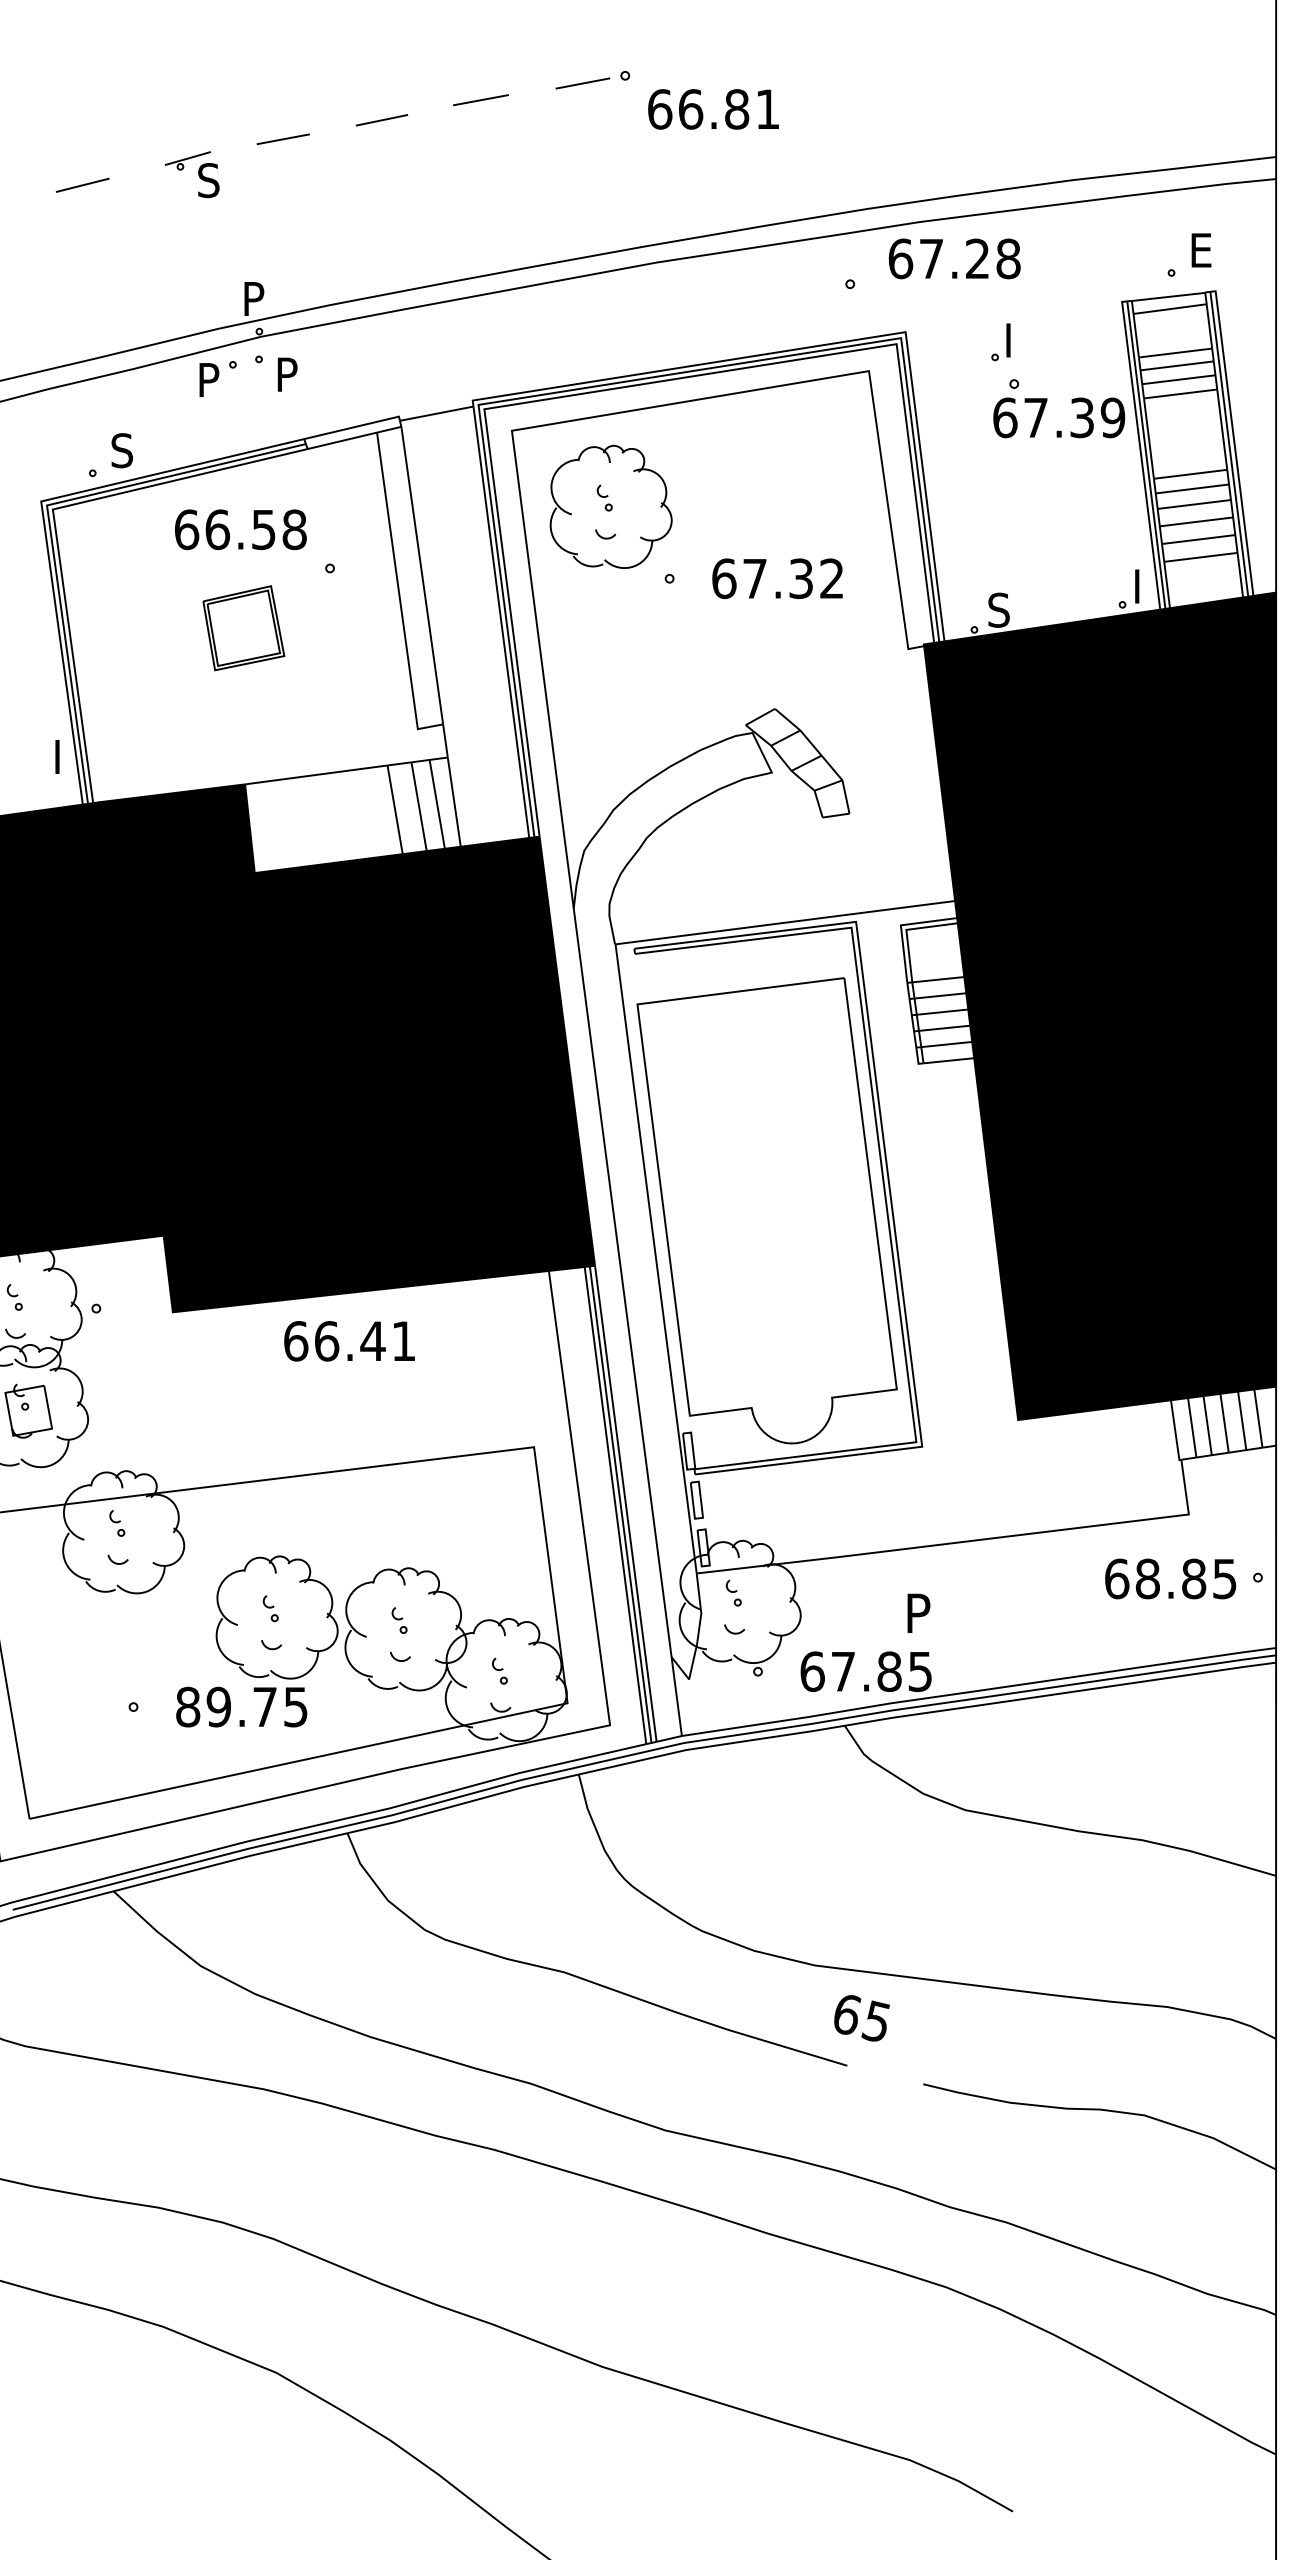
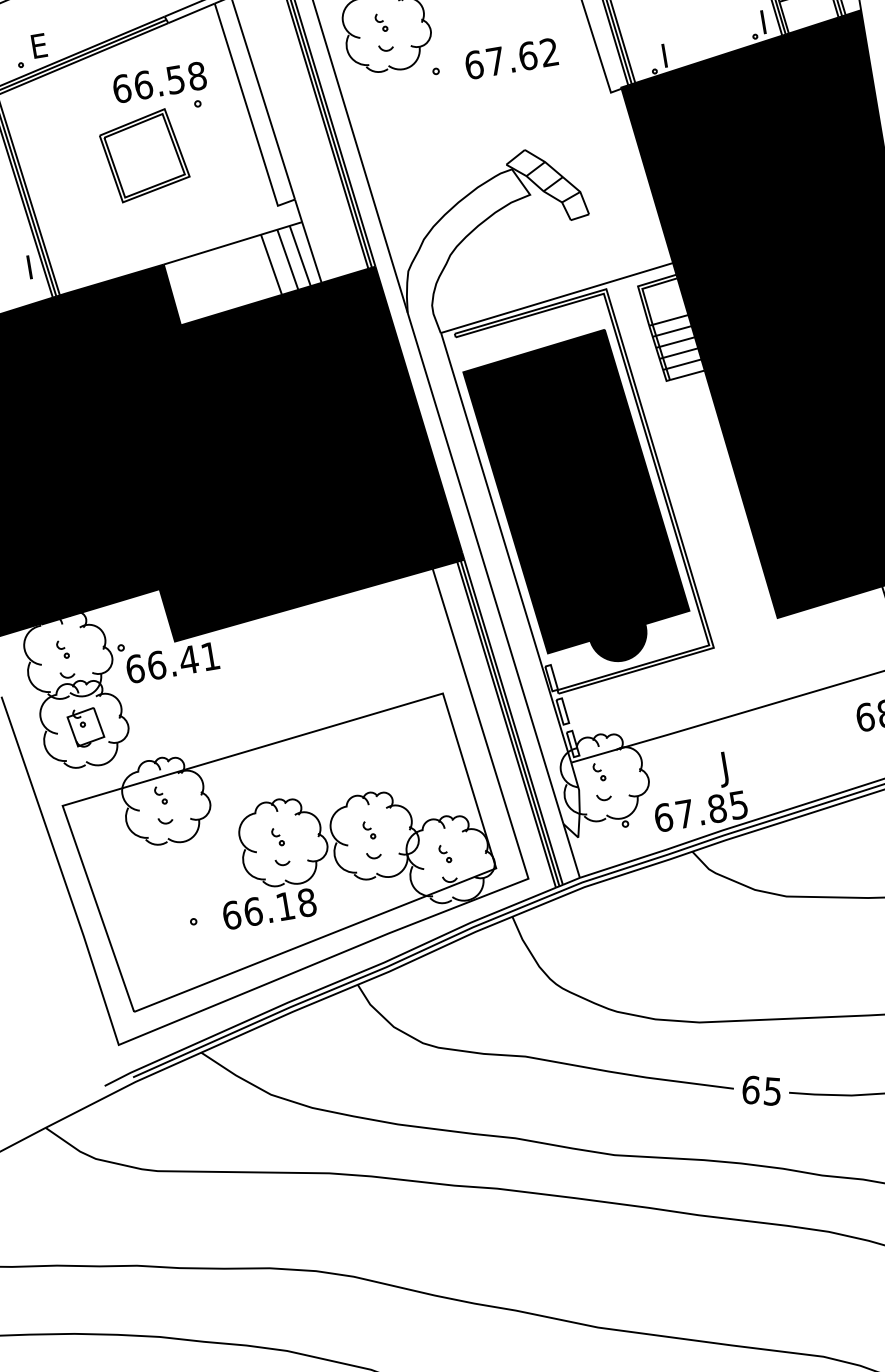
text: (122, 450) -> (39, 45), S -> E
text: (240, 529) -> (159, 82), moved
text: (801, 578) -> (528, 55), 67.32 -> 67.62
text: (998, 609) -> (669, 54), S -> I
part: (243, 628) -> (144, 155), size x1.43
fill: (766, 1210) -> (577, 501), added
text: (349, 1341) -> (172, 662), moved
text: (915, 1618) -> (729, 768), P -> J
text: (242, 1706) -> (269, 908), 89.75 -> 66.18
text: (861, 2018) -> (761, 1091), moved

